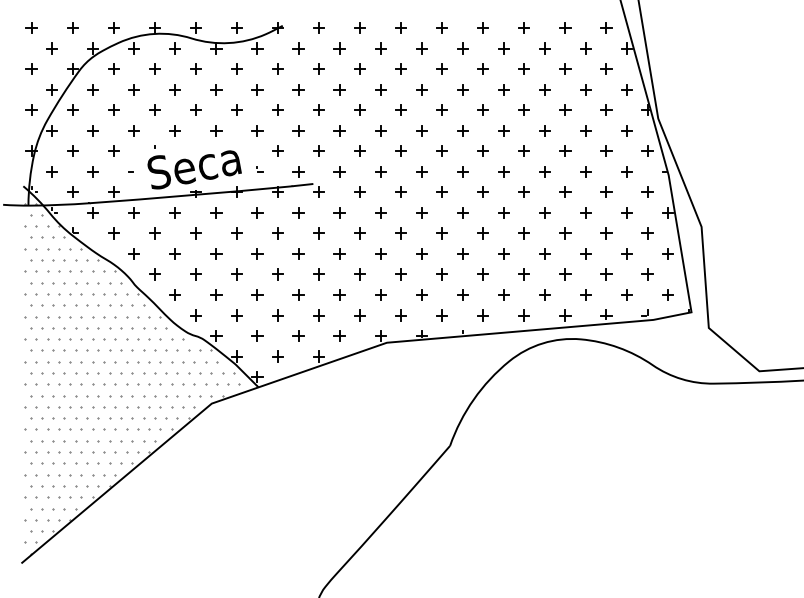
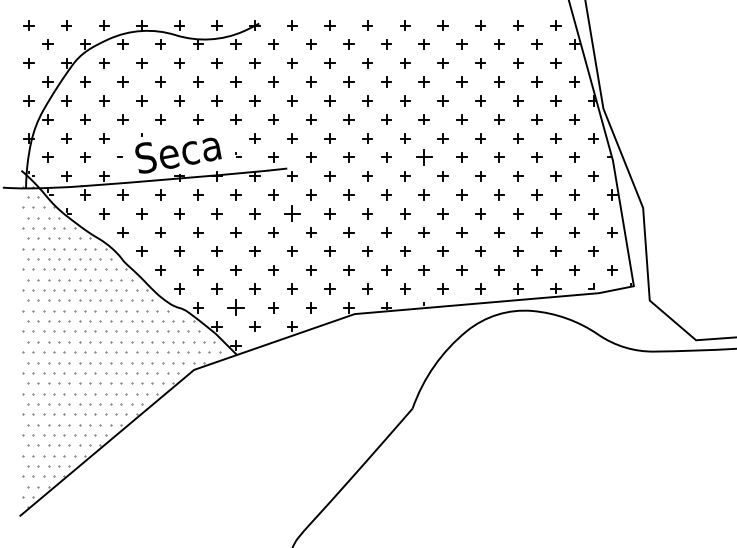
part: (461, 171) -> (423, 157), size x1.6
part: (319, 233) -> (292, 213), size x1.6
part: (256, 335) -> (235, 307), size x1.6

